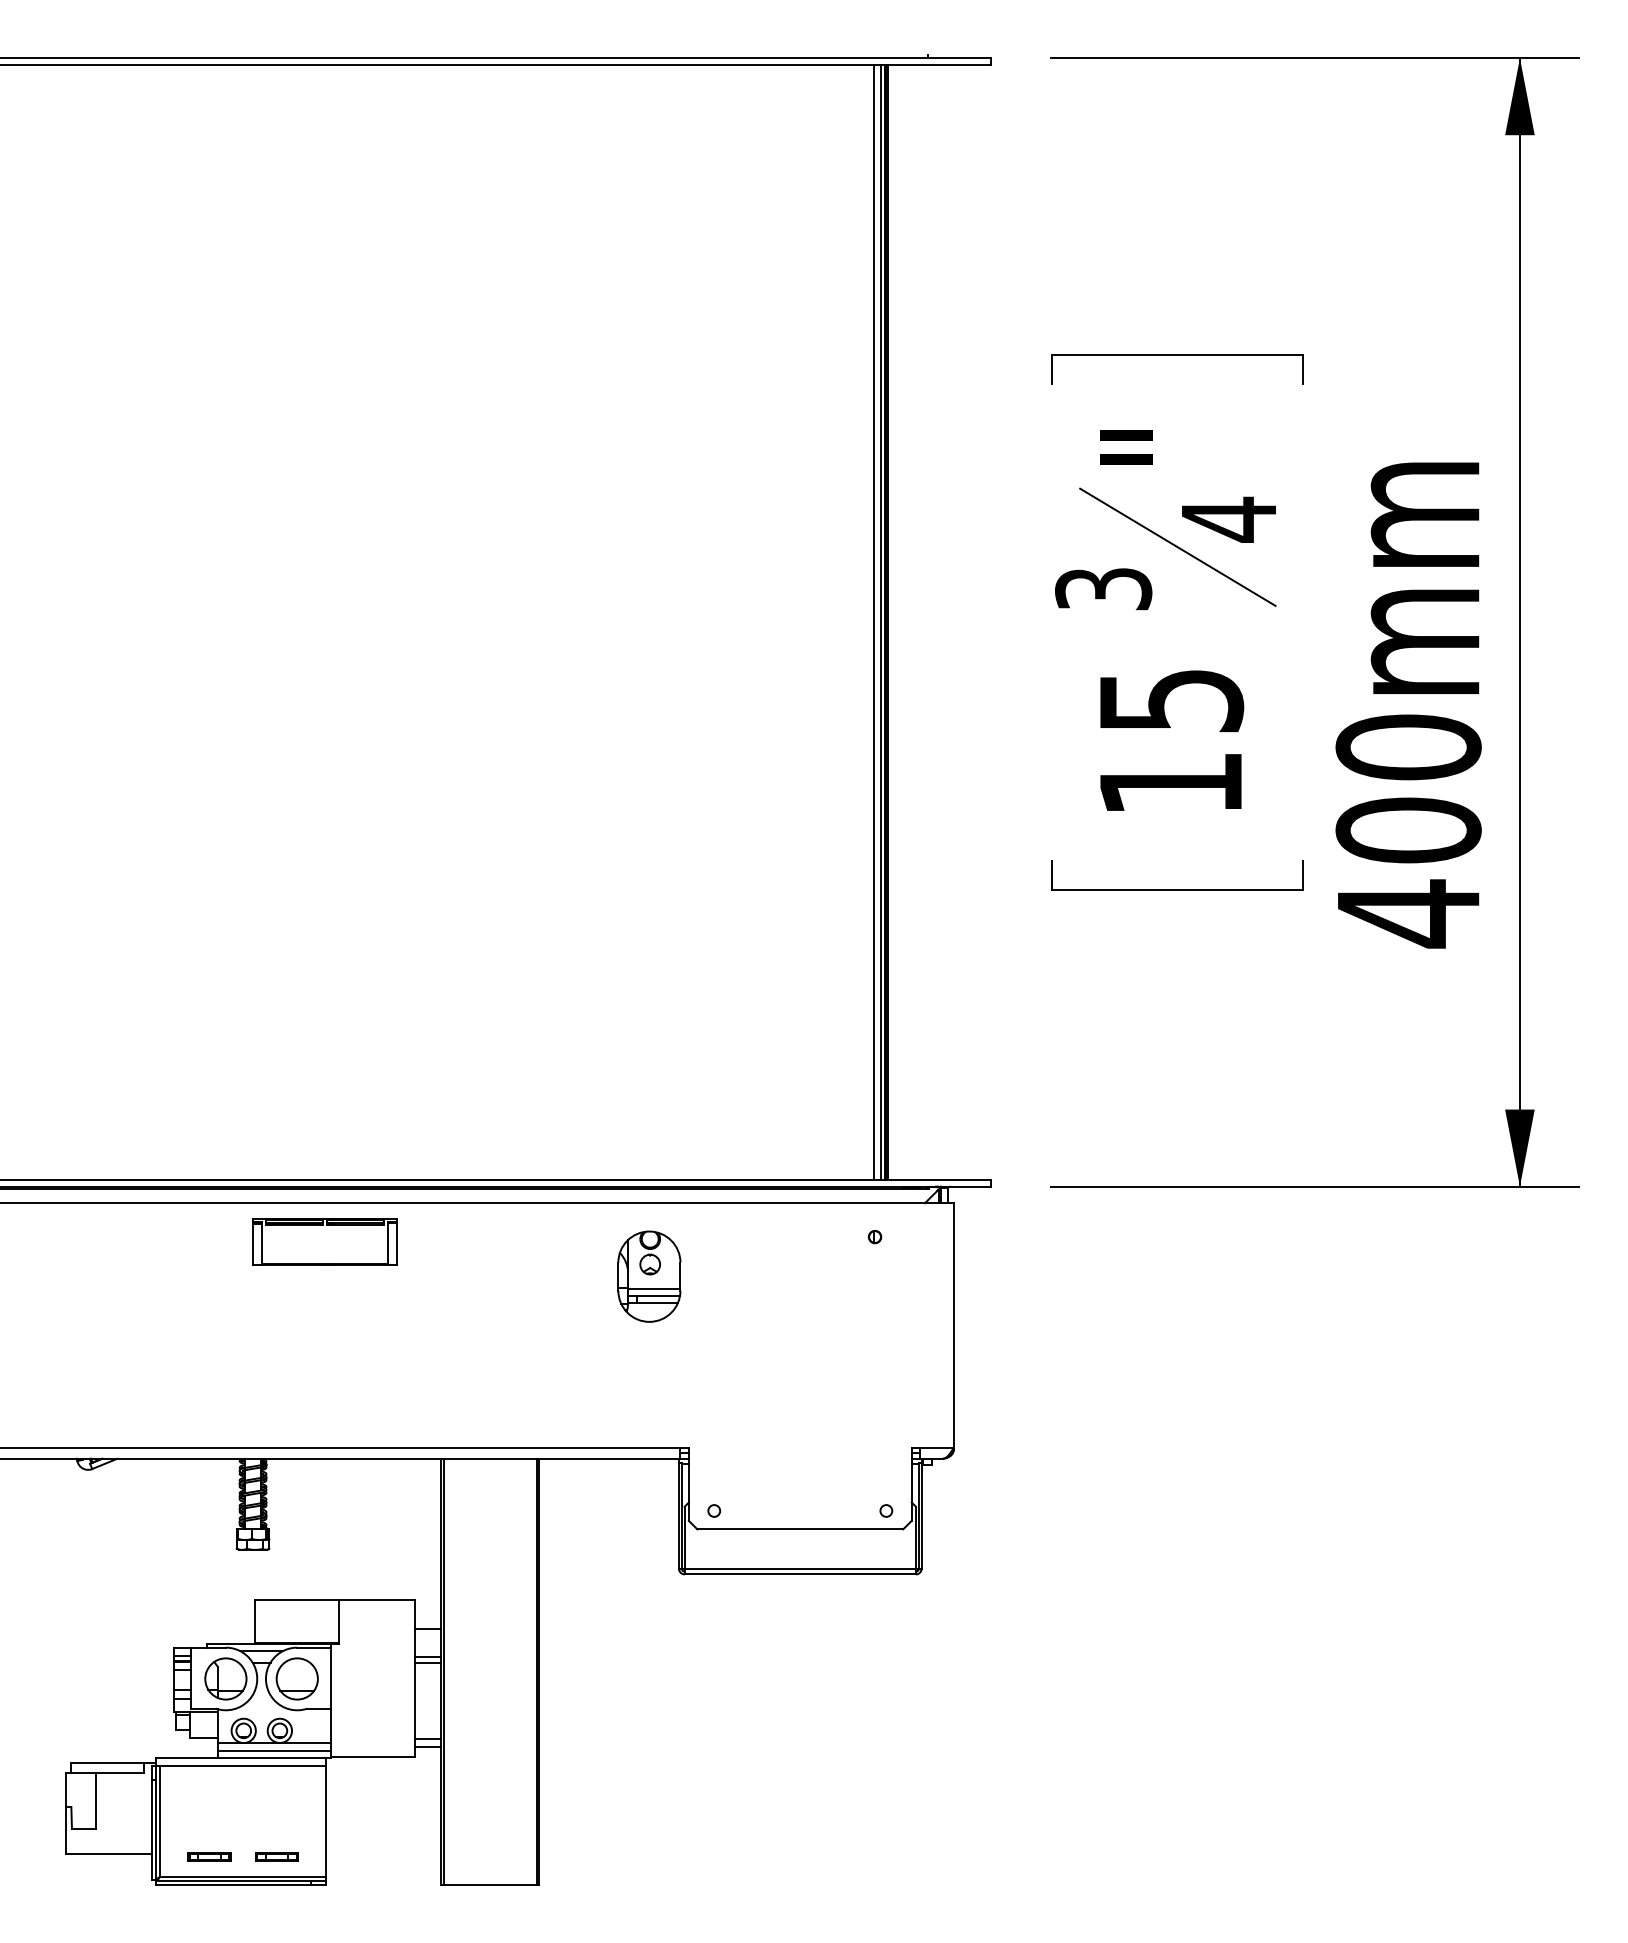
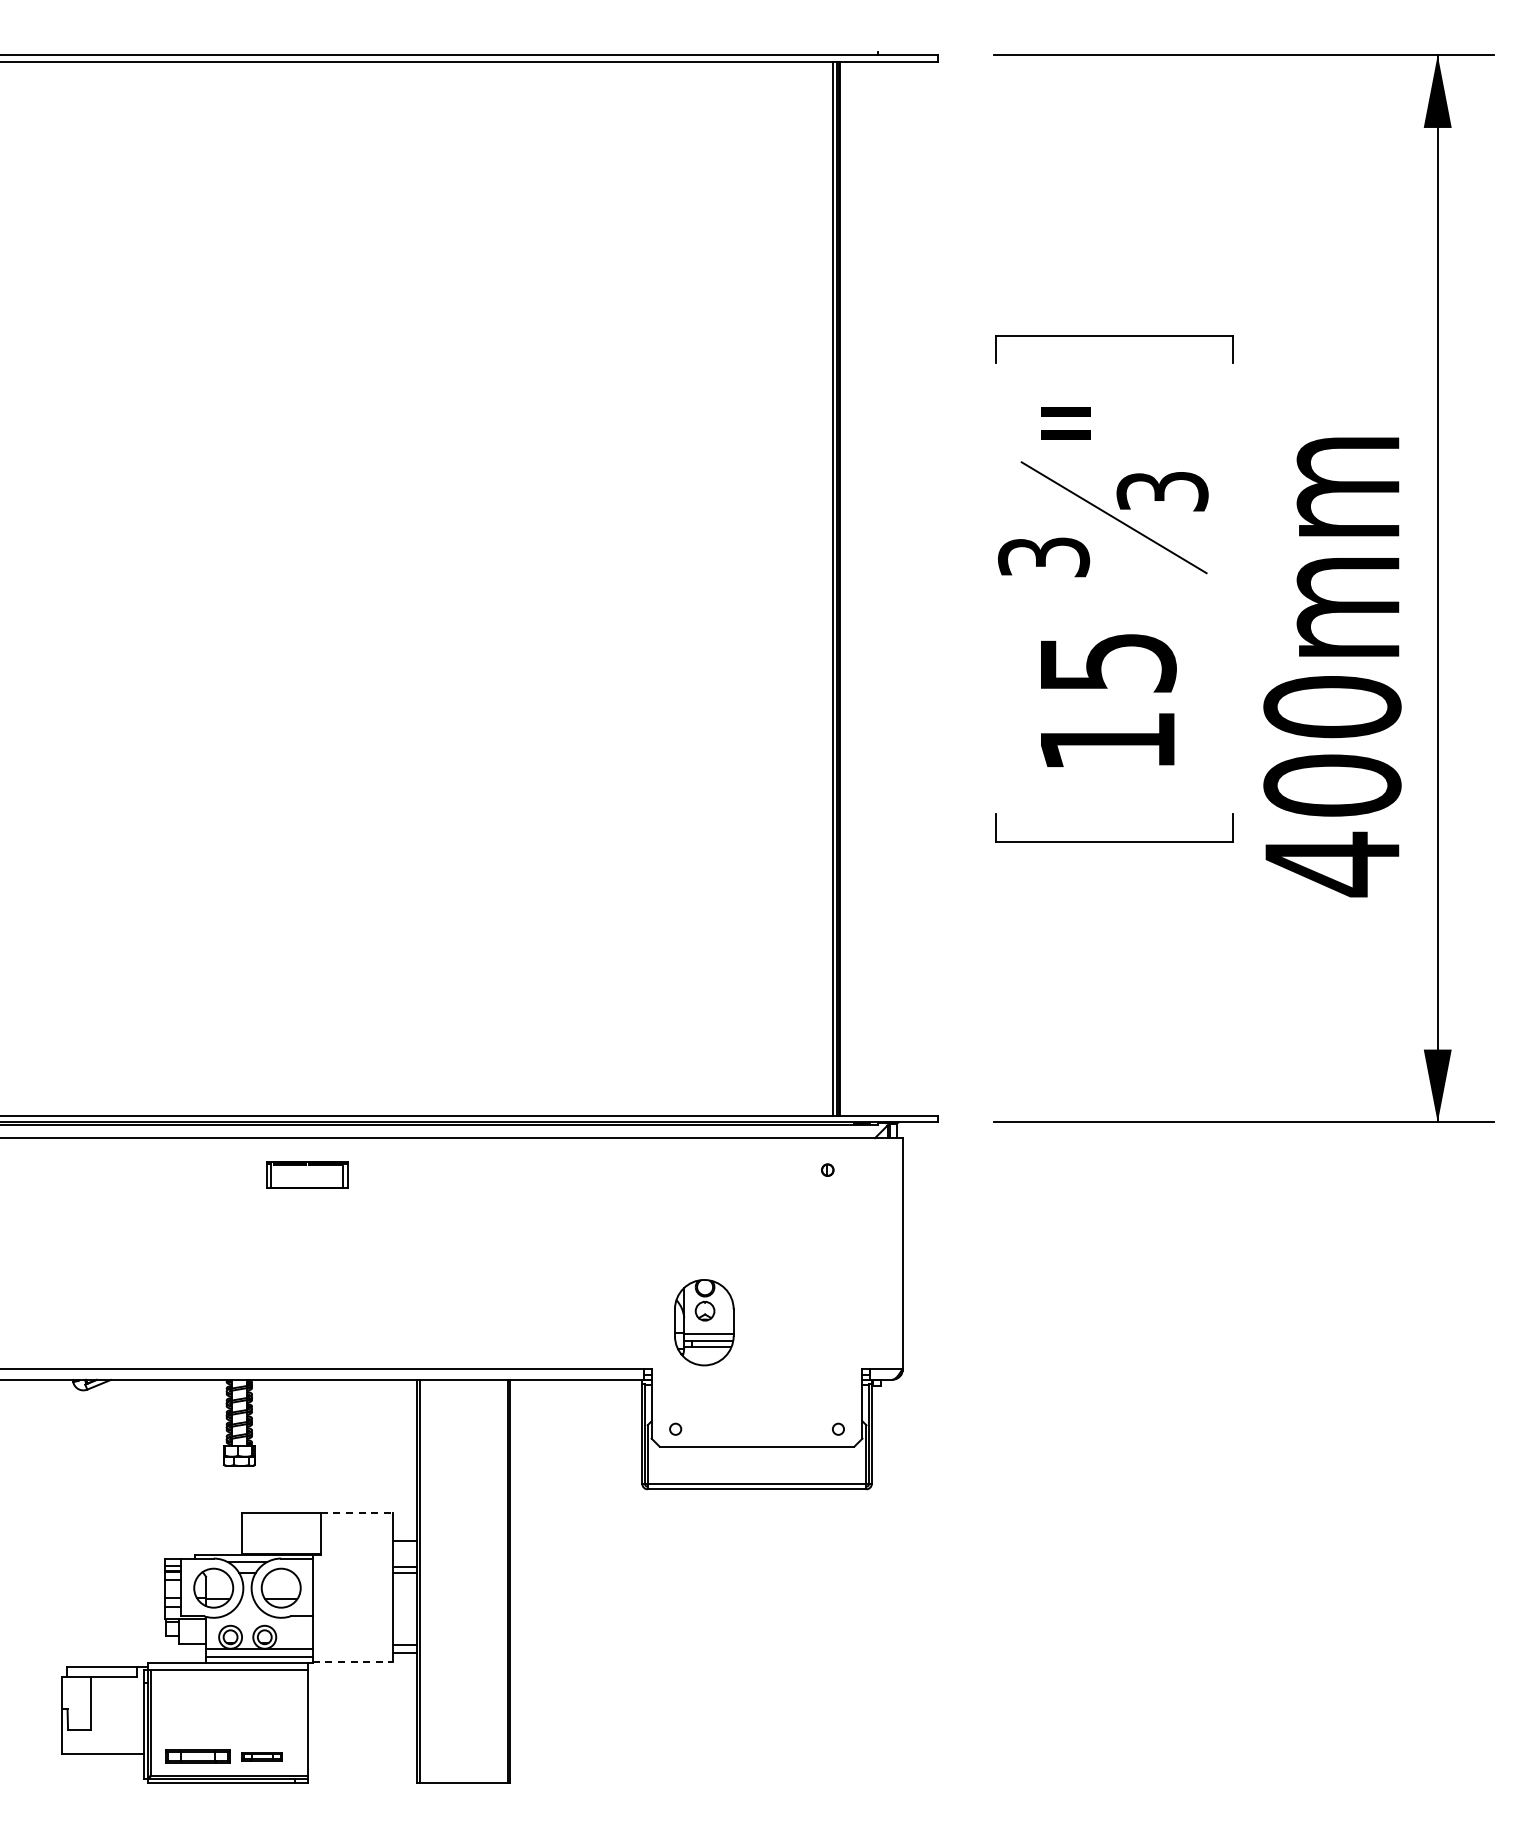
text: (1228, 519) -> (1162, 491), 4 -> 3
line: (873, 622) -> (826, 588), removed
part: (325, 1241) -> (307, 1174), size x0.6
part: (649, 1276) -> (704, 1322), moved
line: (377, 1600) -> (357, 1513), solid -> dashed
line: (373, 1757) -> (353, 1662), solid -> dashed
part: (208, 1856) -> (197, 1756), size x1.6

